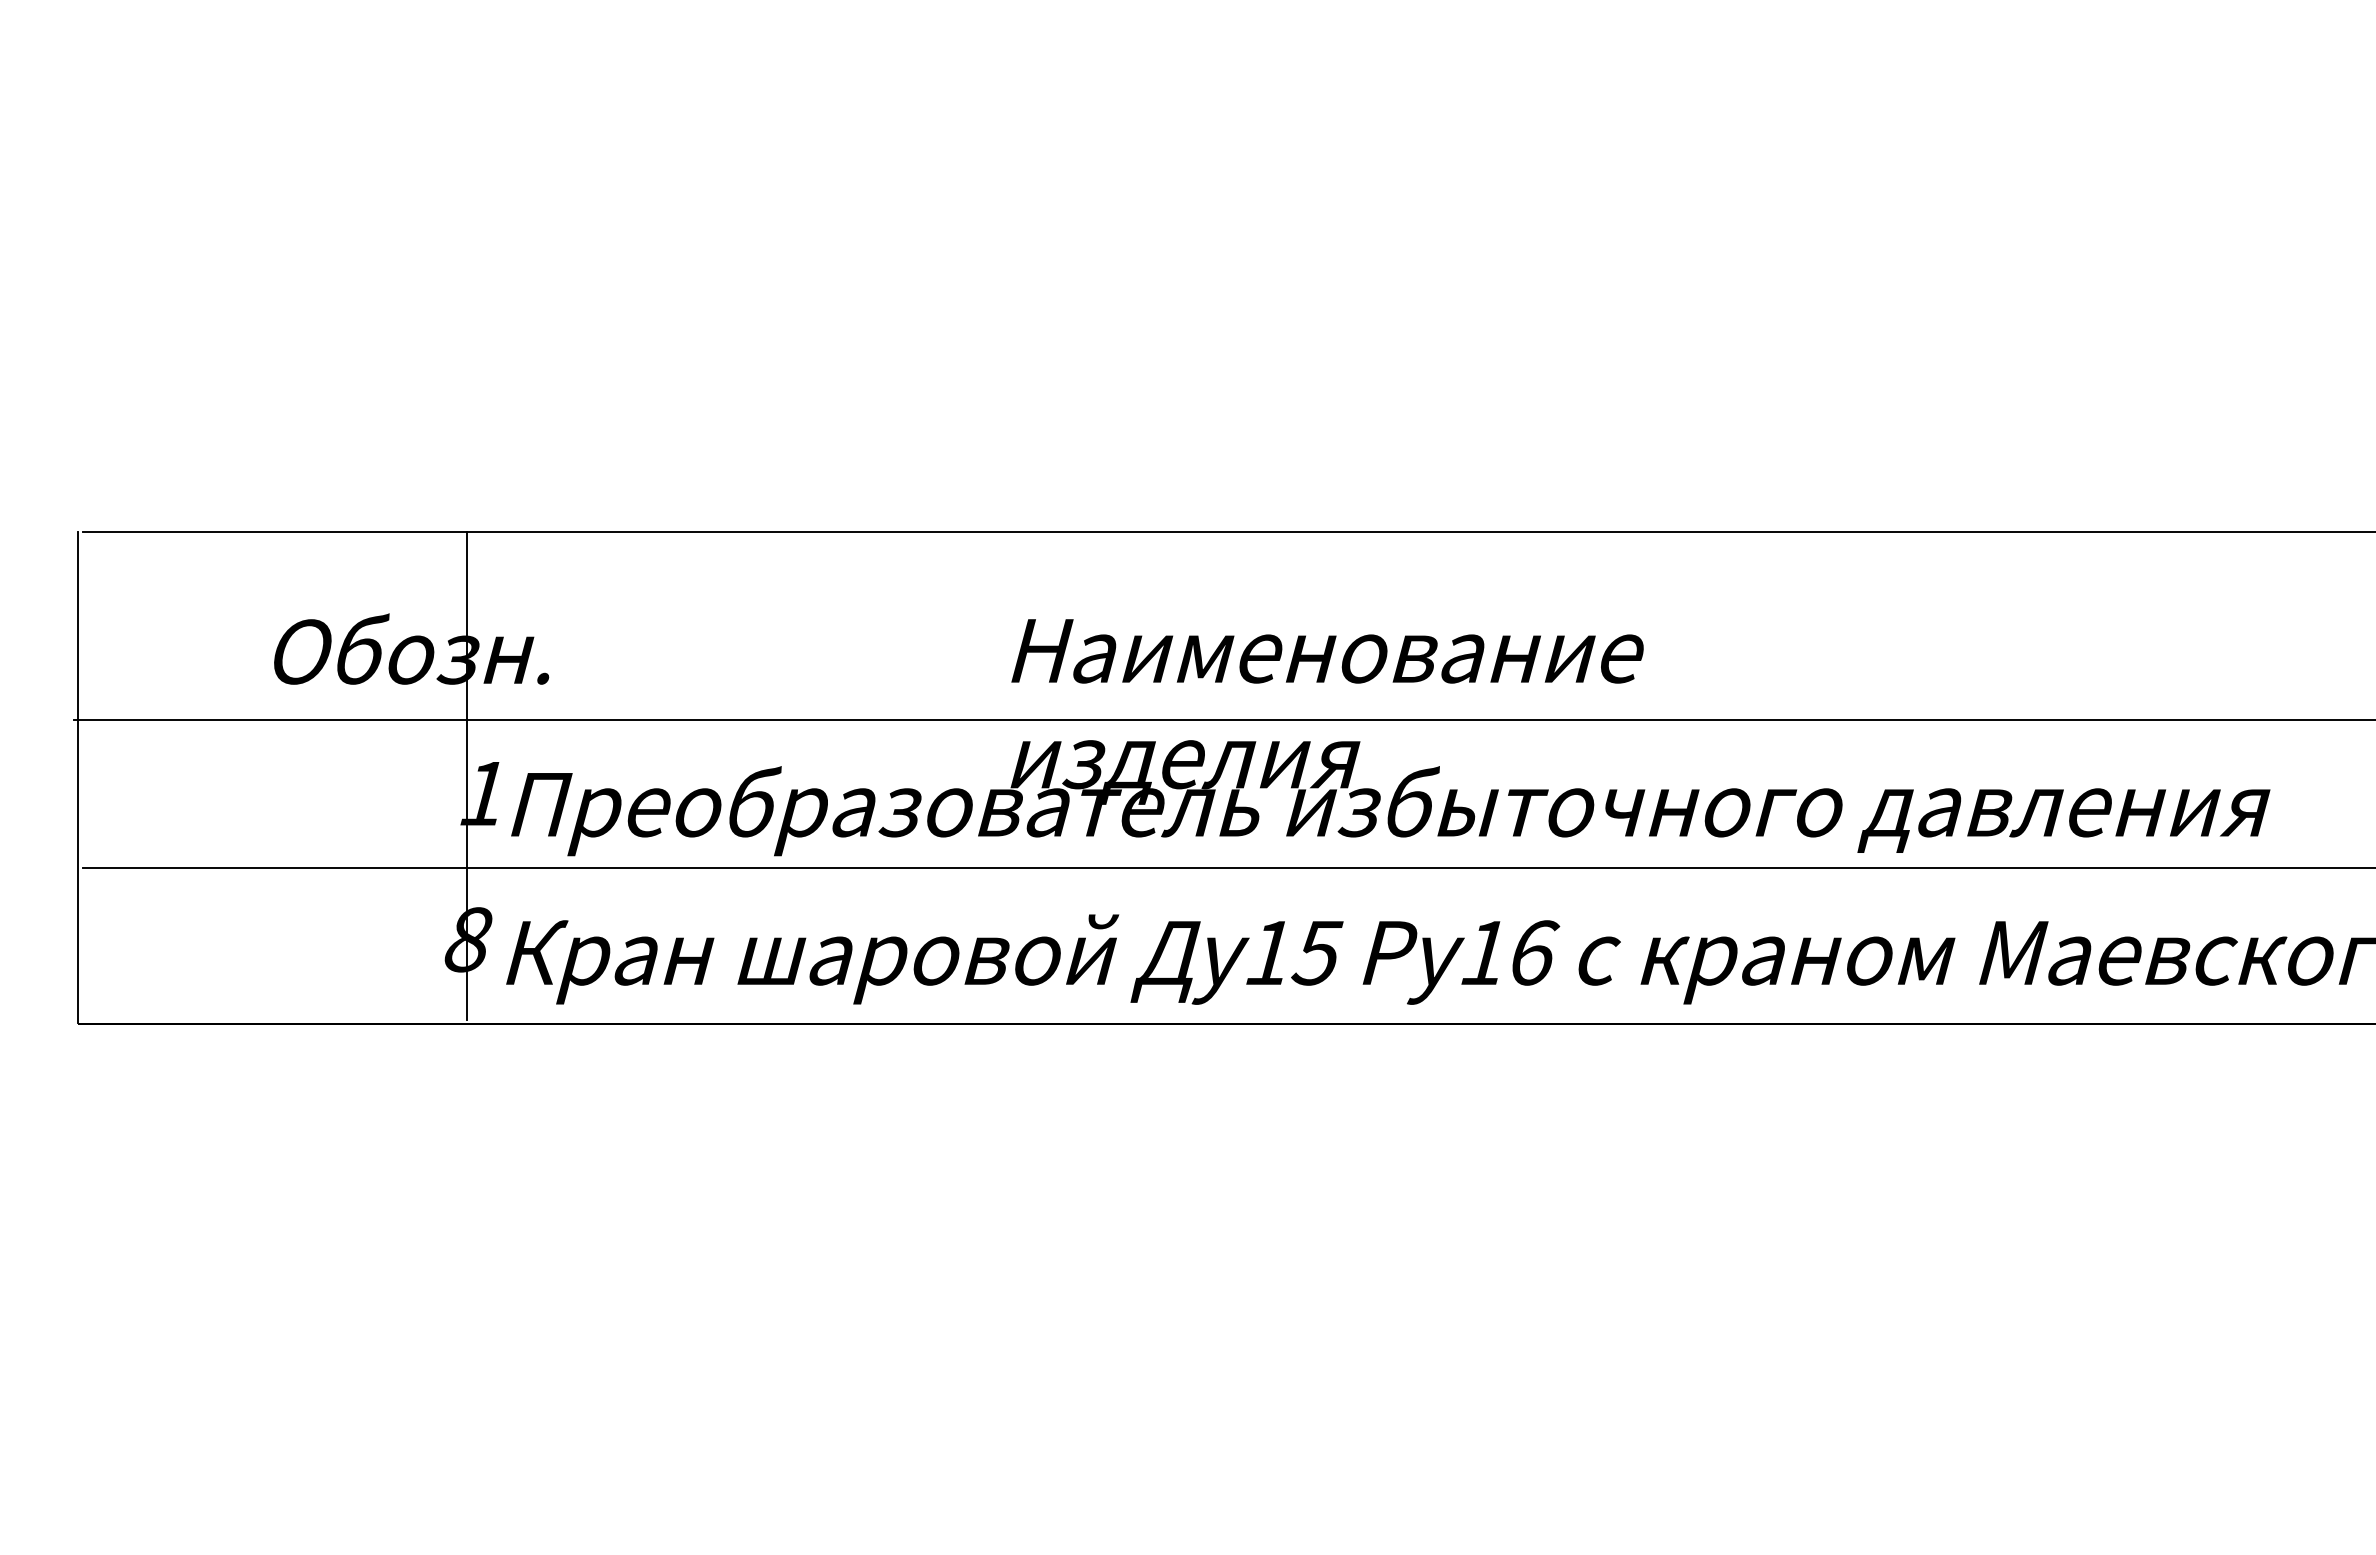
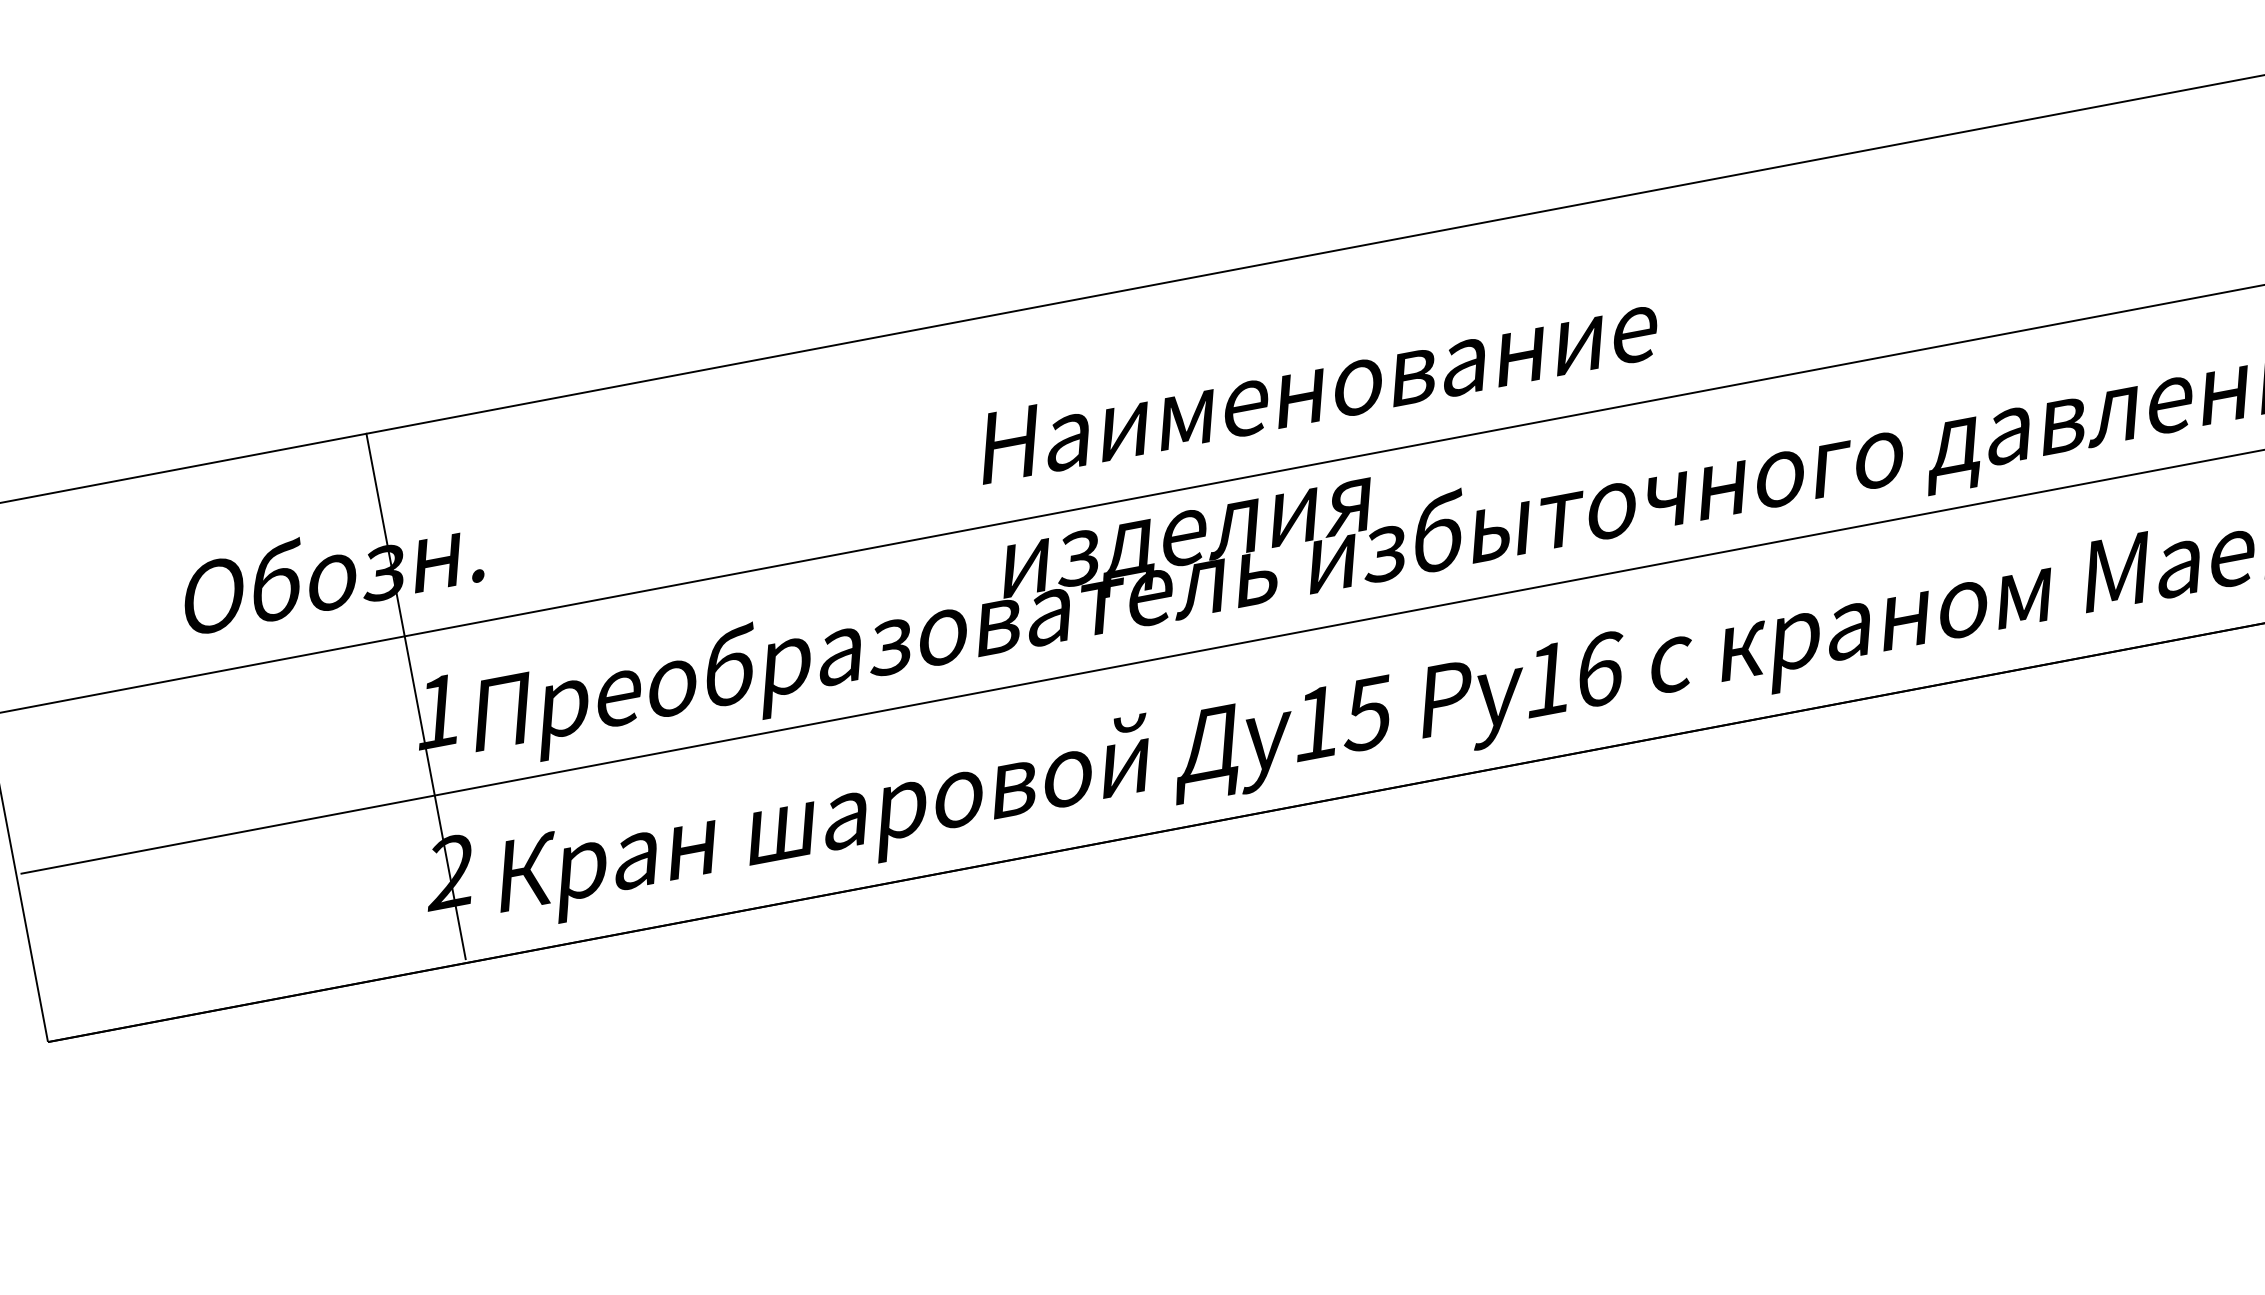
text: (466, 939) -> (448, 872), 8 -> 2

